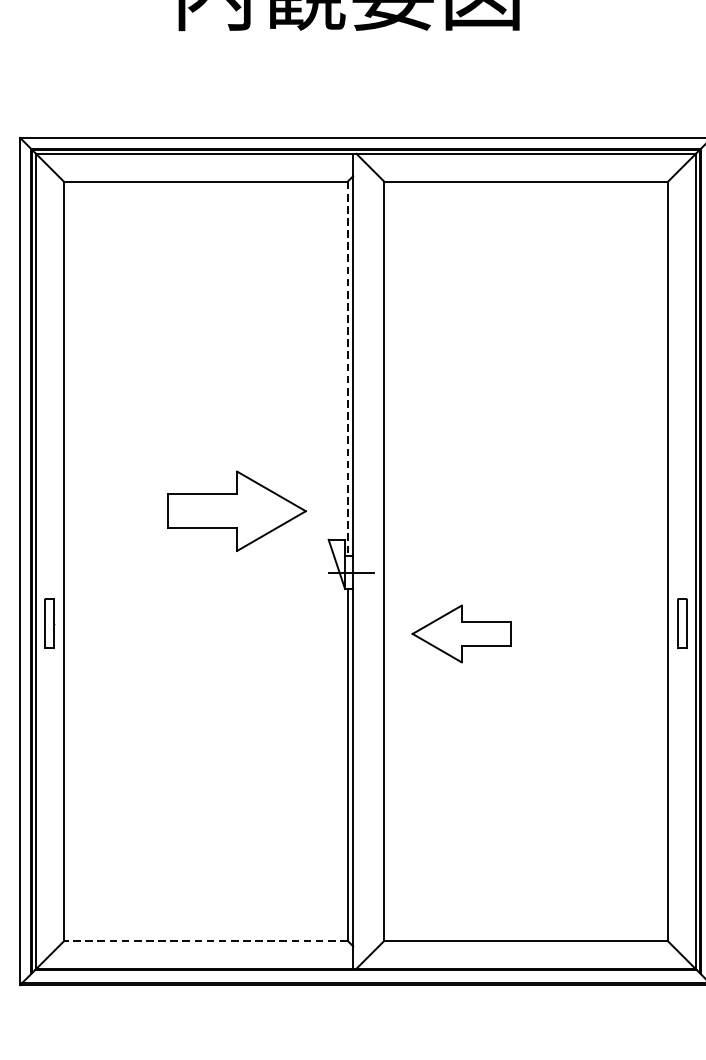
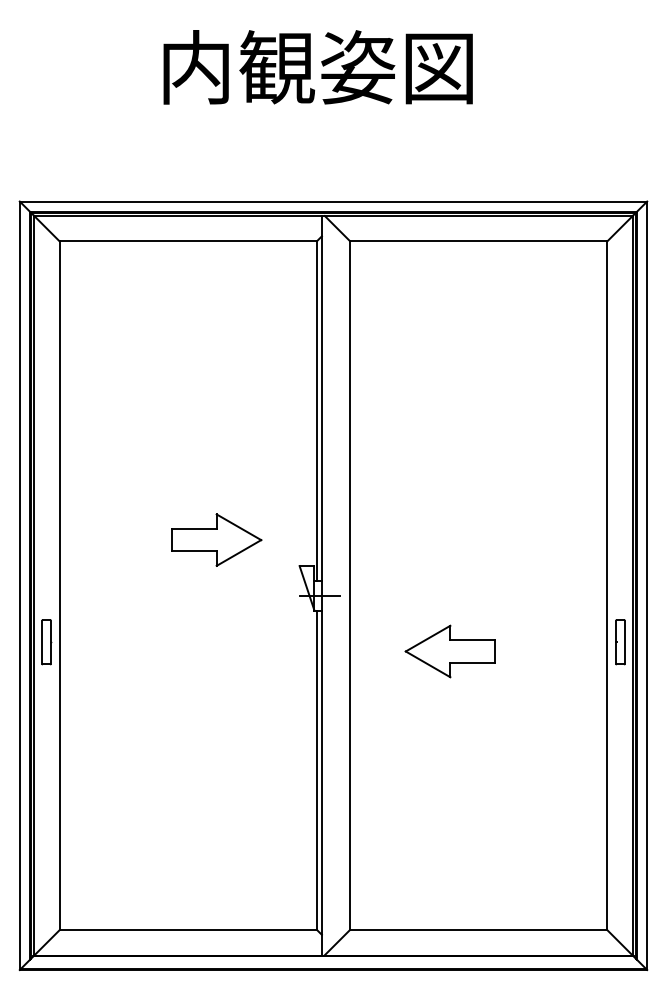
line: (347, 369) -> (316, 411), dashed -> solid
part: (237, 510) -> (216, 539), size x0.71
part: (460, 633) -> (449, 651), moved
line: (206, 940) -> (188, 929), dashed -> solid

